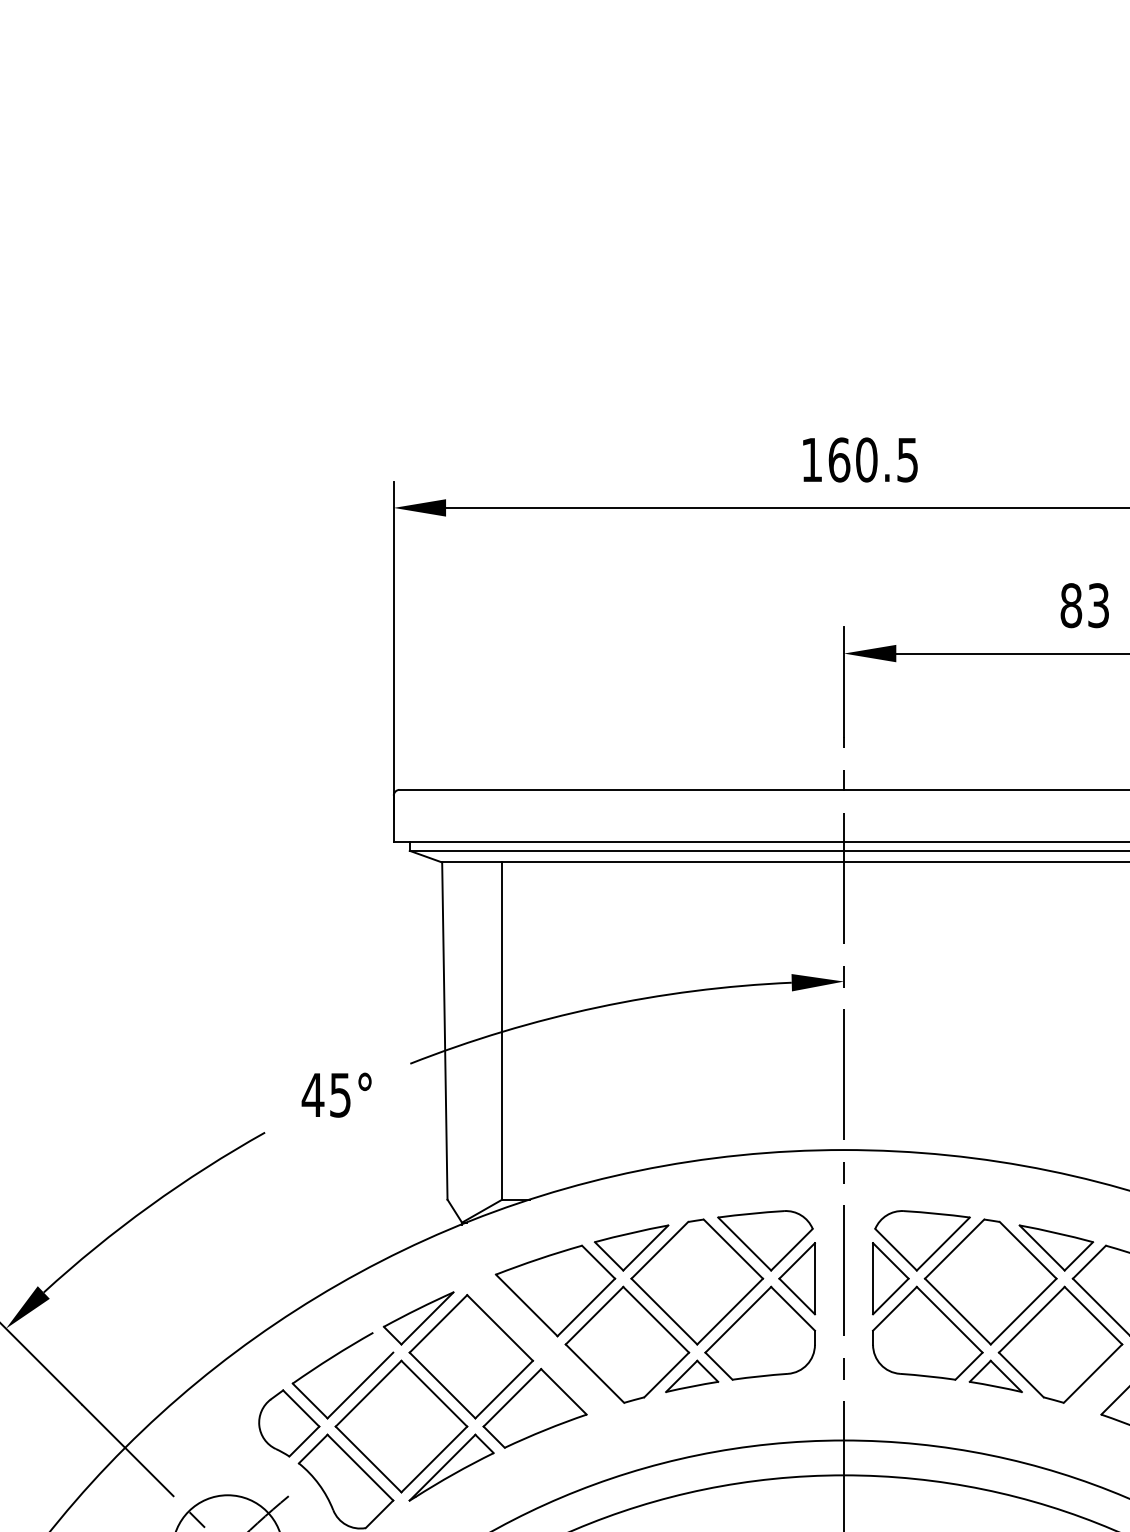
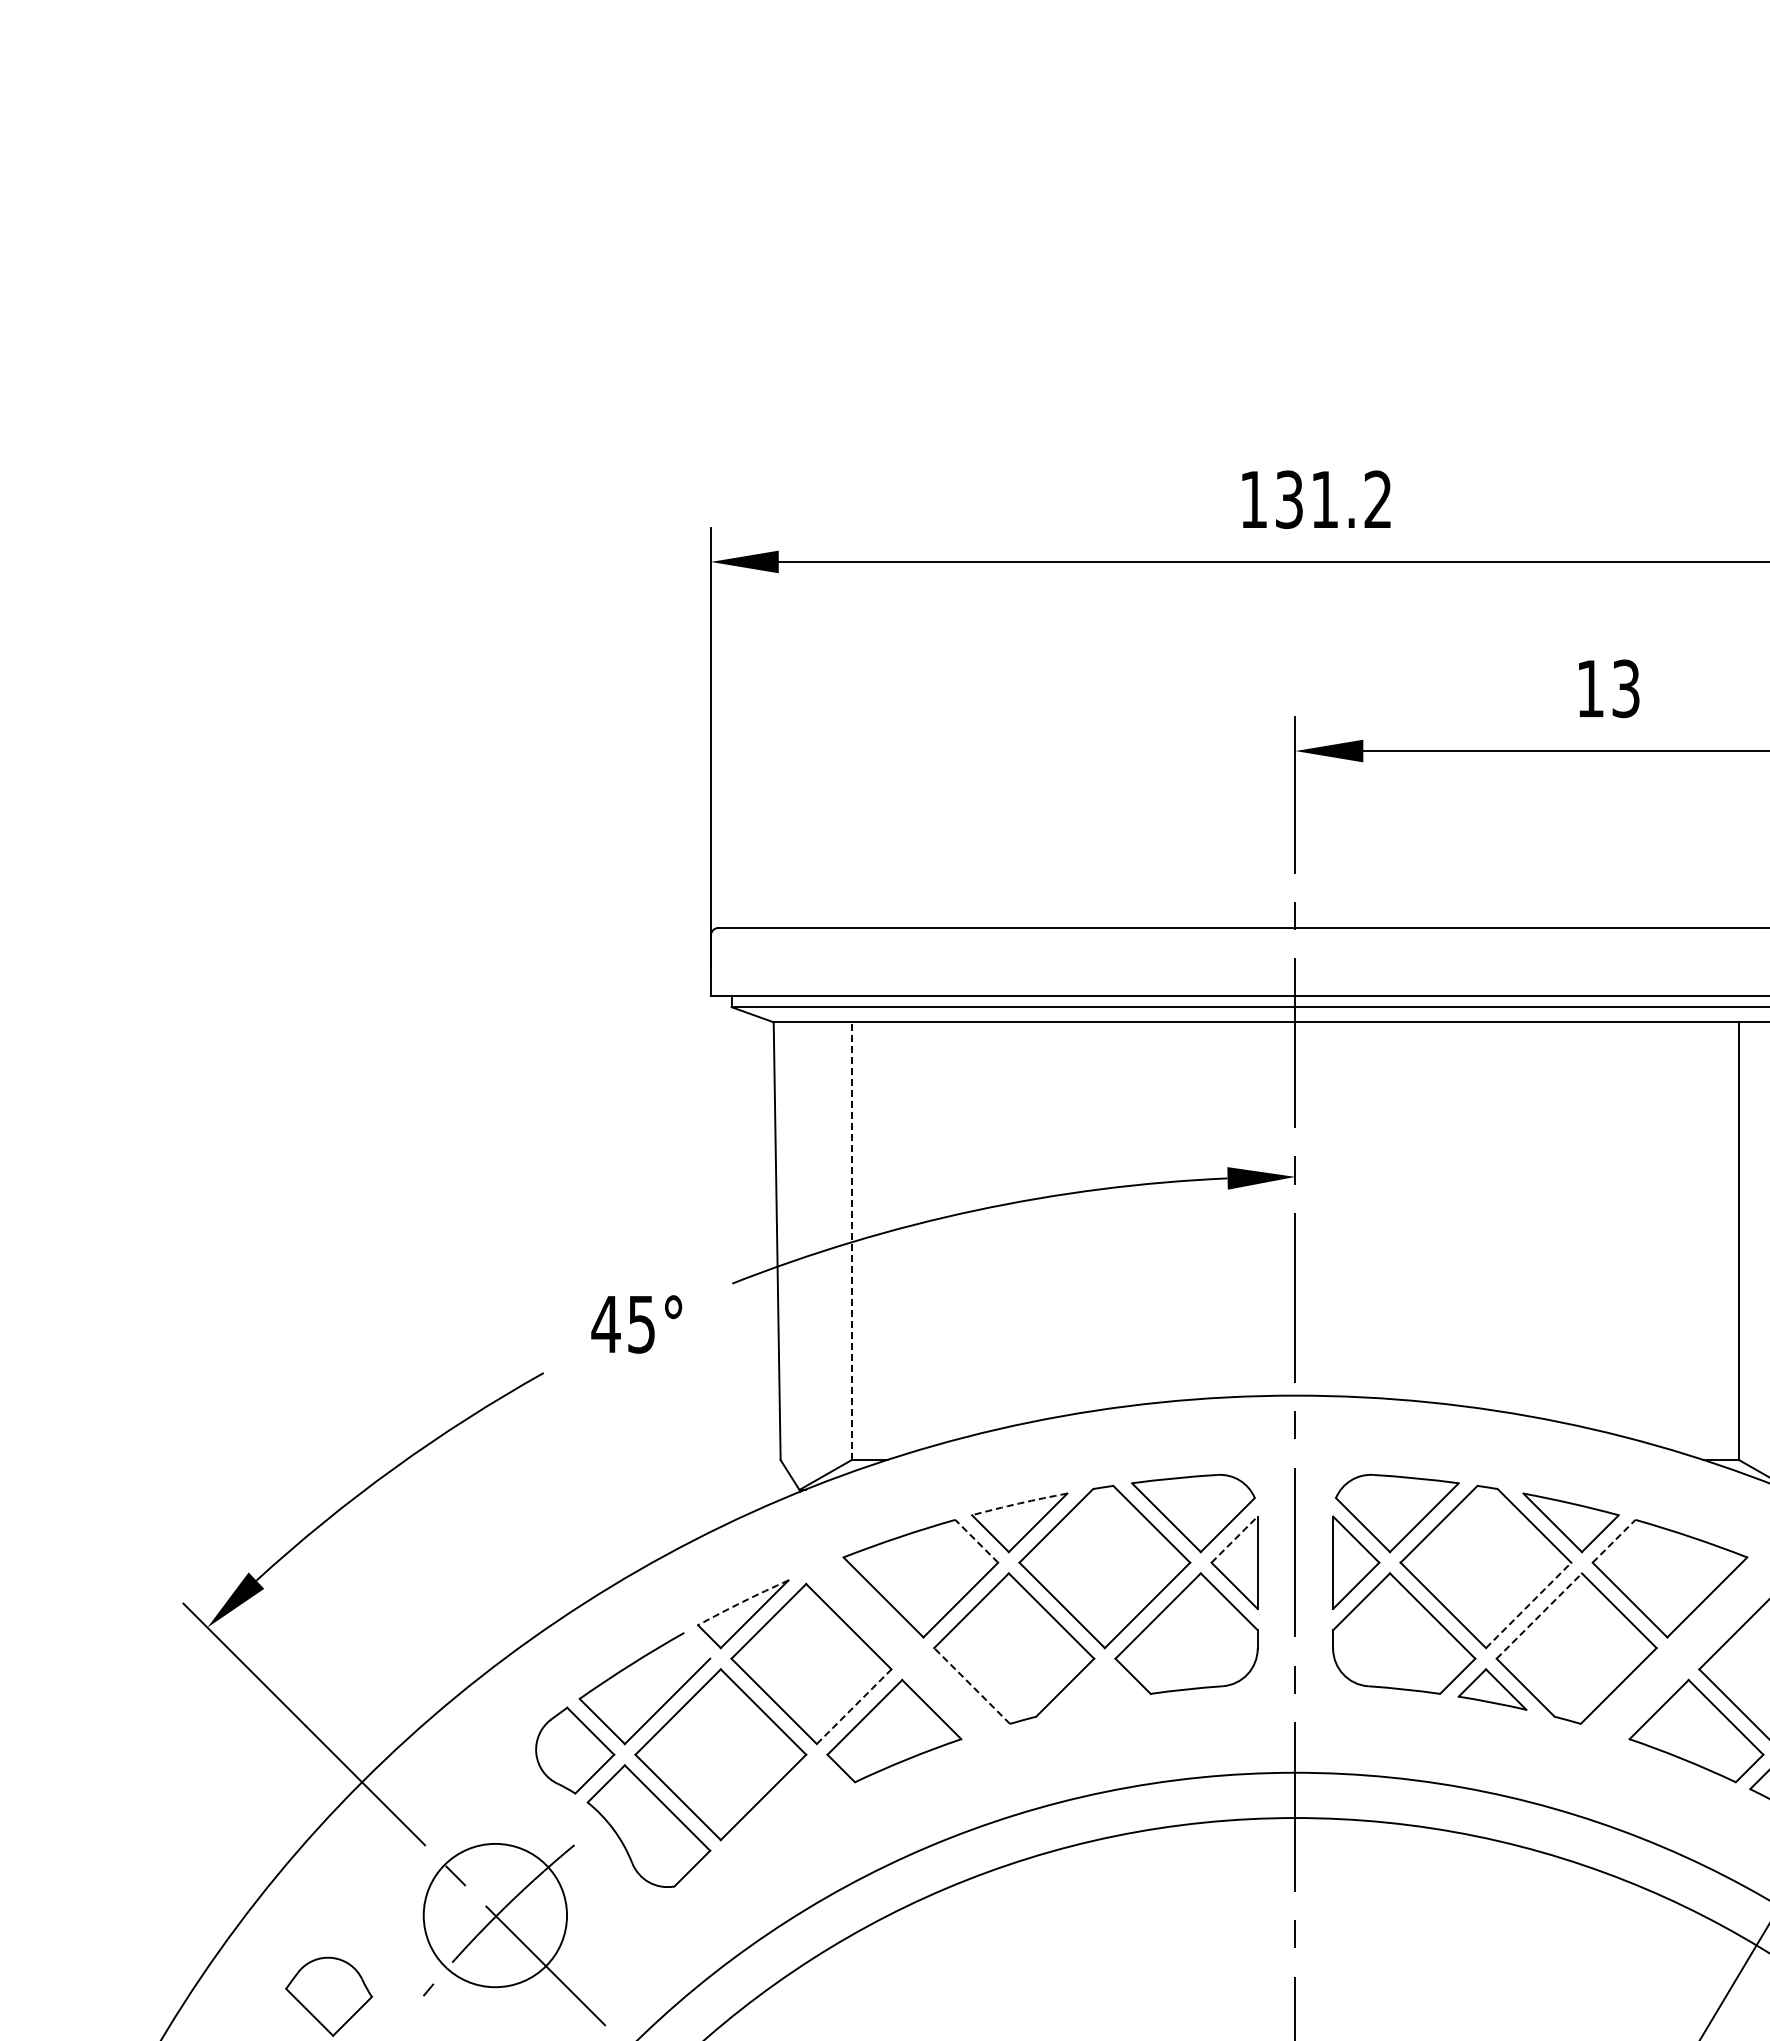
text: (873, 459) -> (1333, 499), 160.5 -> 131.2
text: (1071, 605) -> (1590, 688), 83 -> 13
line: (502, 1031) -> (851, 1241), solid -> dashed
arc: (631, 1233) -> (1019, 1503), solid -> dashed
line: (797, 1260) -> (1234, 1539), solid -> dashed
line: (598, 1261) -> (976, 1540), solid -> dashed
line: (1089, 1261) -> (1614, 1540), solid -> dashed
arc: (418, 1308) -> (742, 1601), solid -> dashed
line: (1024, 1311) -> (1529, 1605), solid -> dashed
line: (1031, 1319) -> (1539, 1615), solid -> dashed
line: (595, 1374) -> (972, 1686), solid -> dashed
part: (692, 1376) -> (1098, 1689), removed
line: (504, 1389) -> (854, 1706), solid -> dashed
part: (451, 1467) -> (785, 1807), removed

